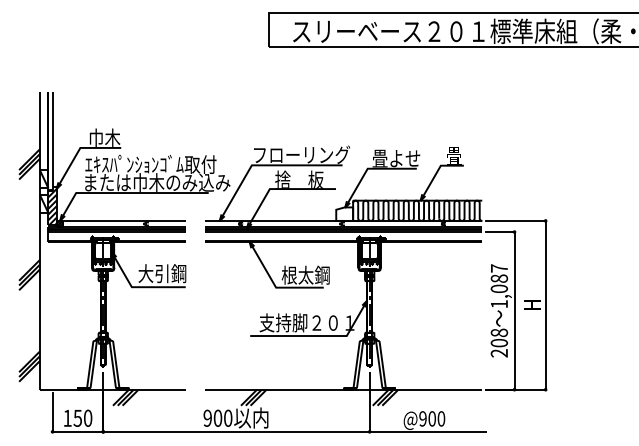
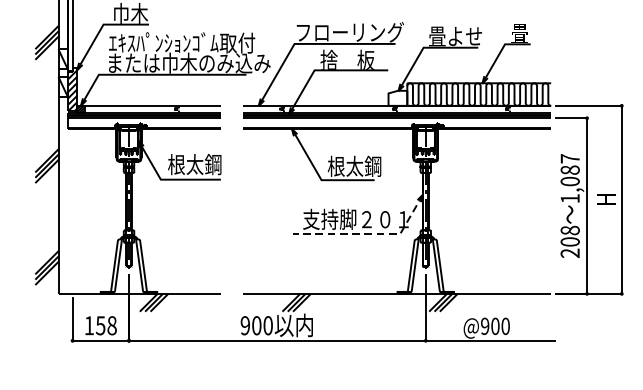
text: (153, 273) -> (184, 164), 大引鋼 -> 根太鋼
line: (318, 336) -> (368, 234), solid -> dashed
text: (88, 418) -> (112, 325), 150 -> 158

